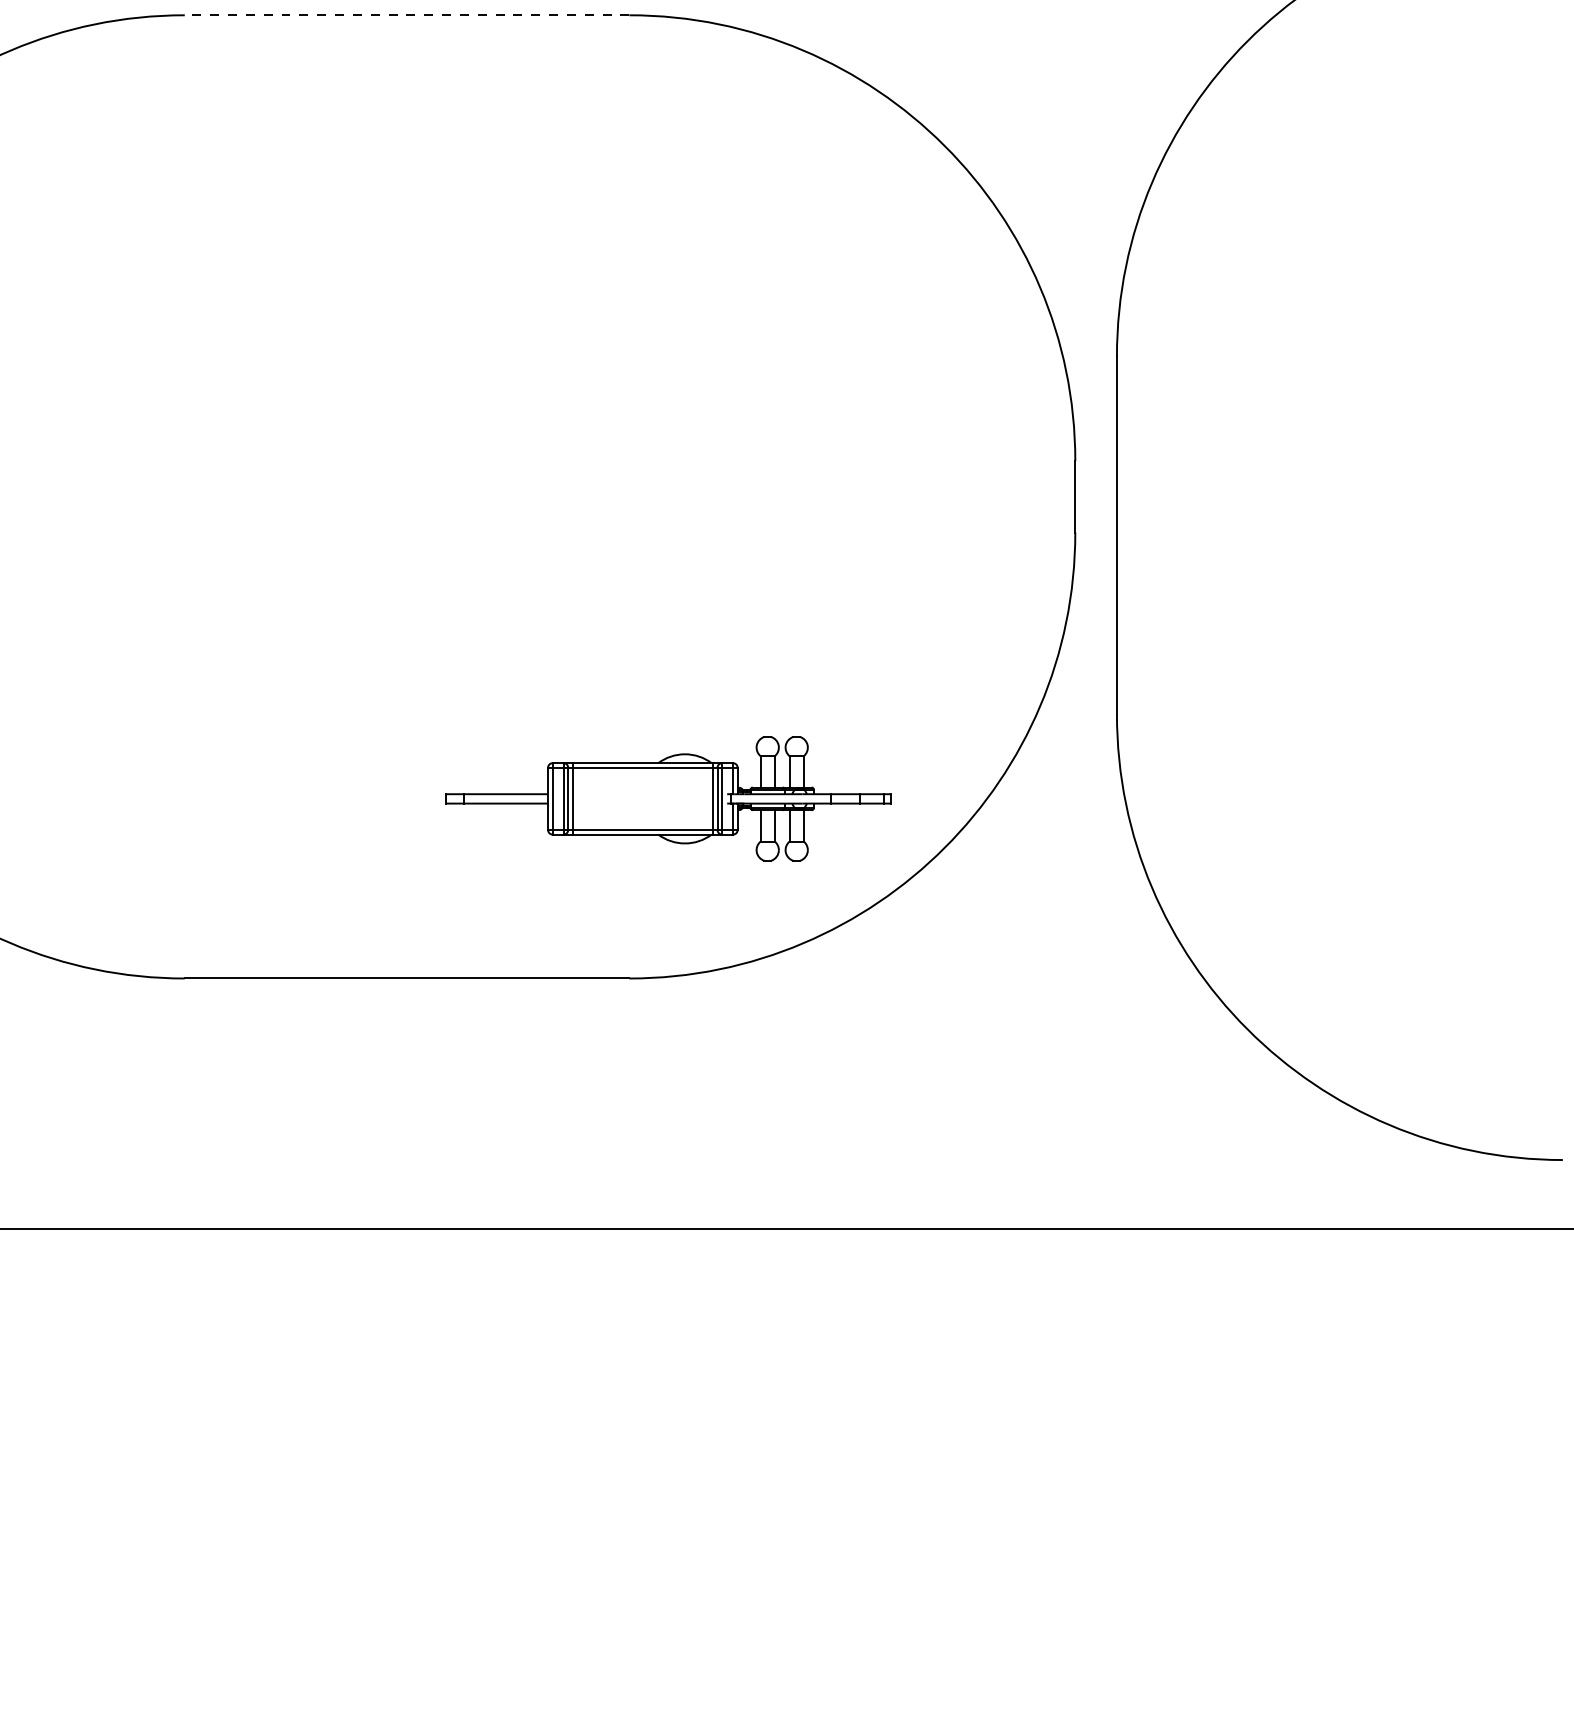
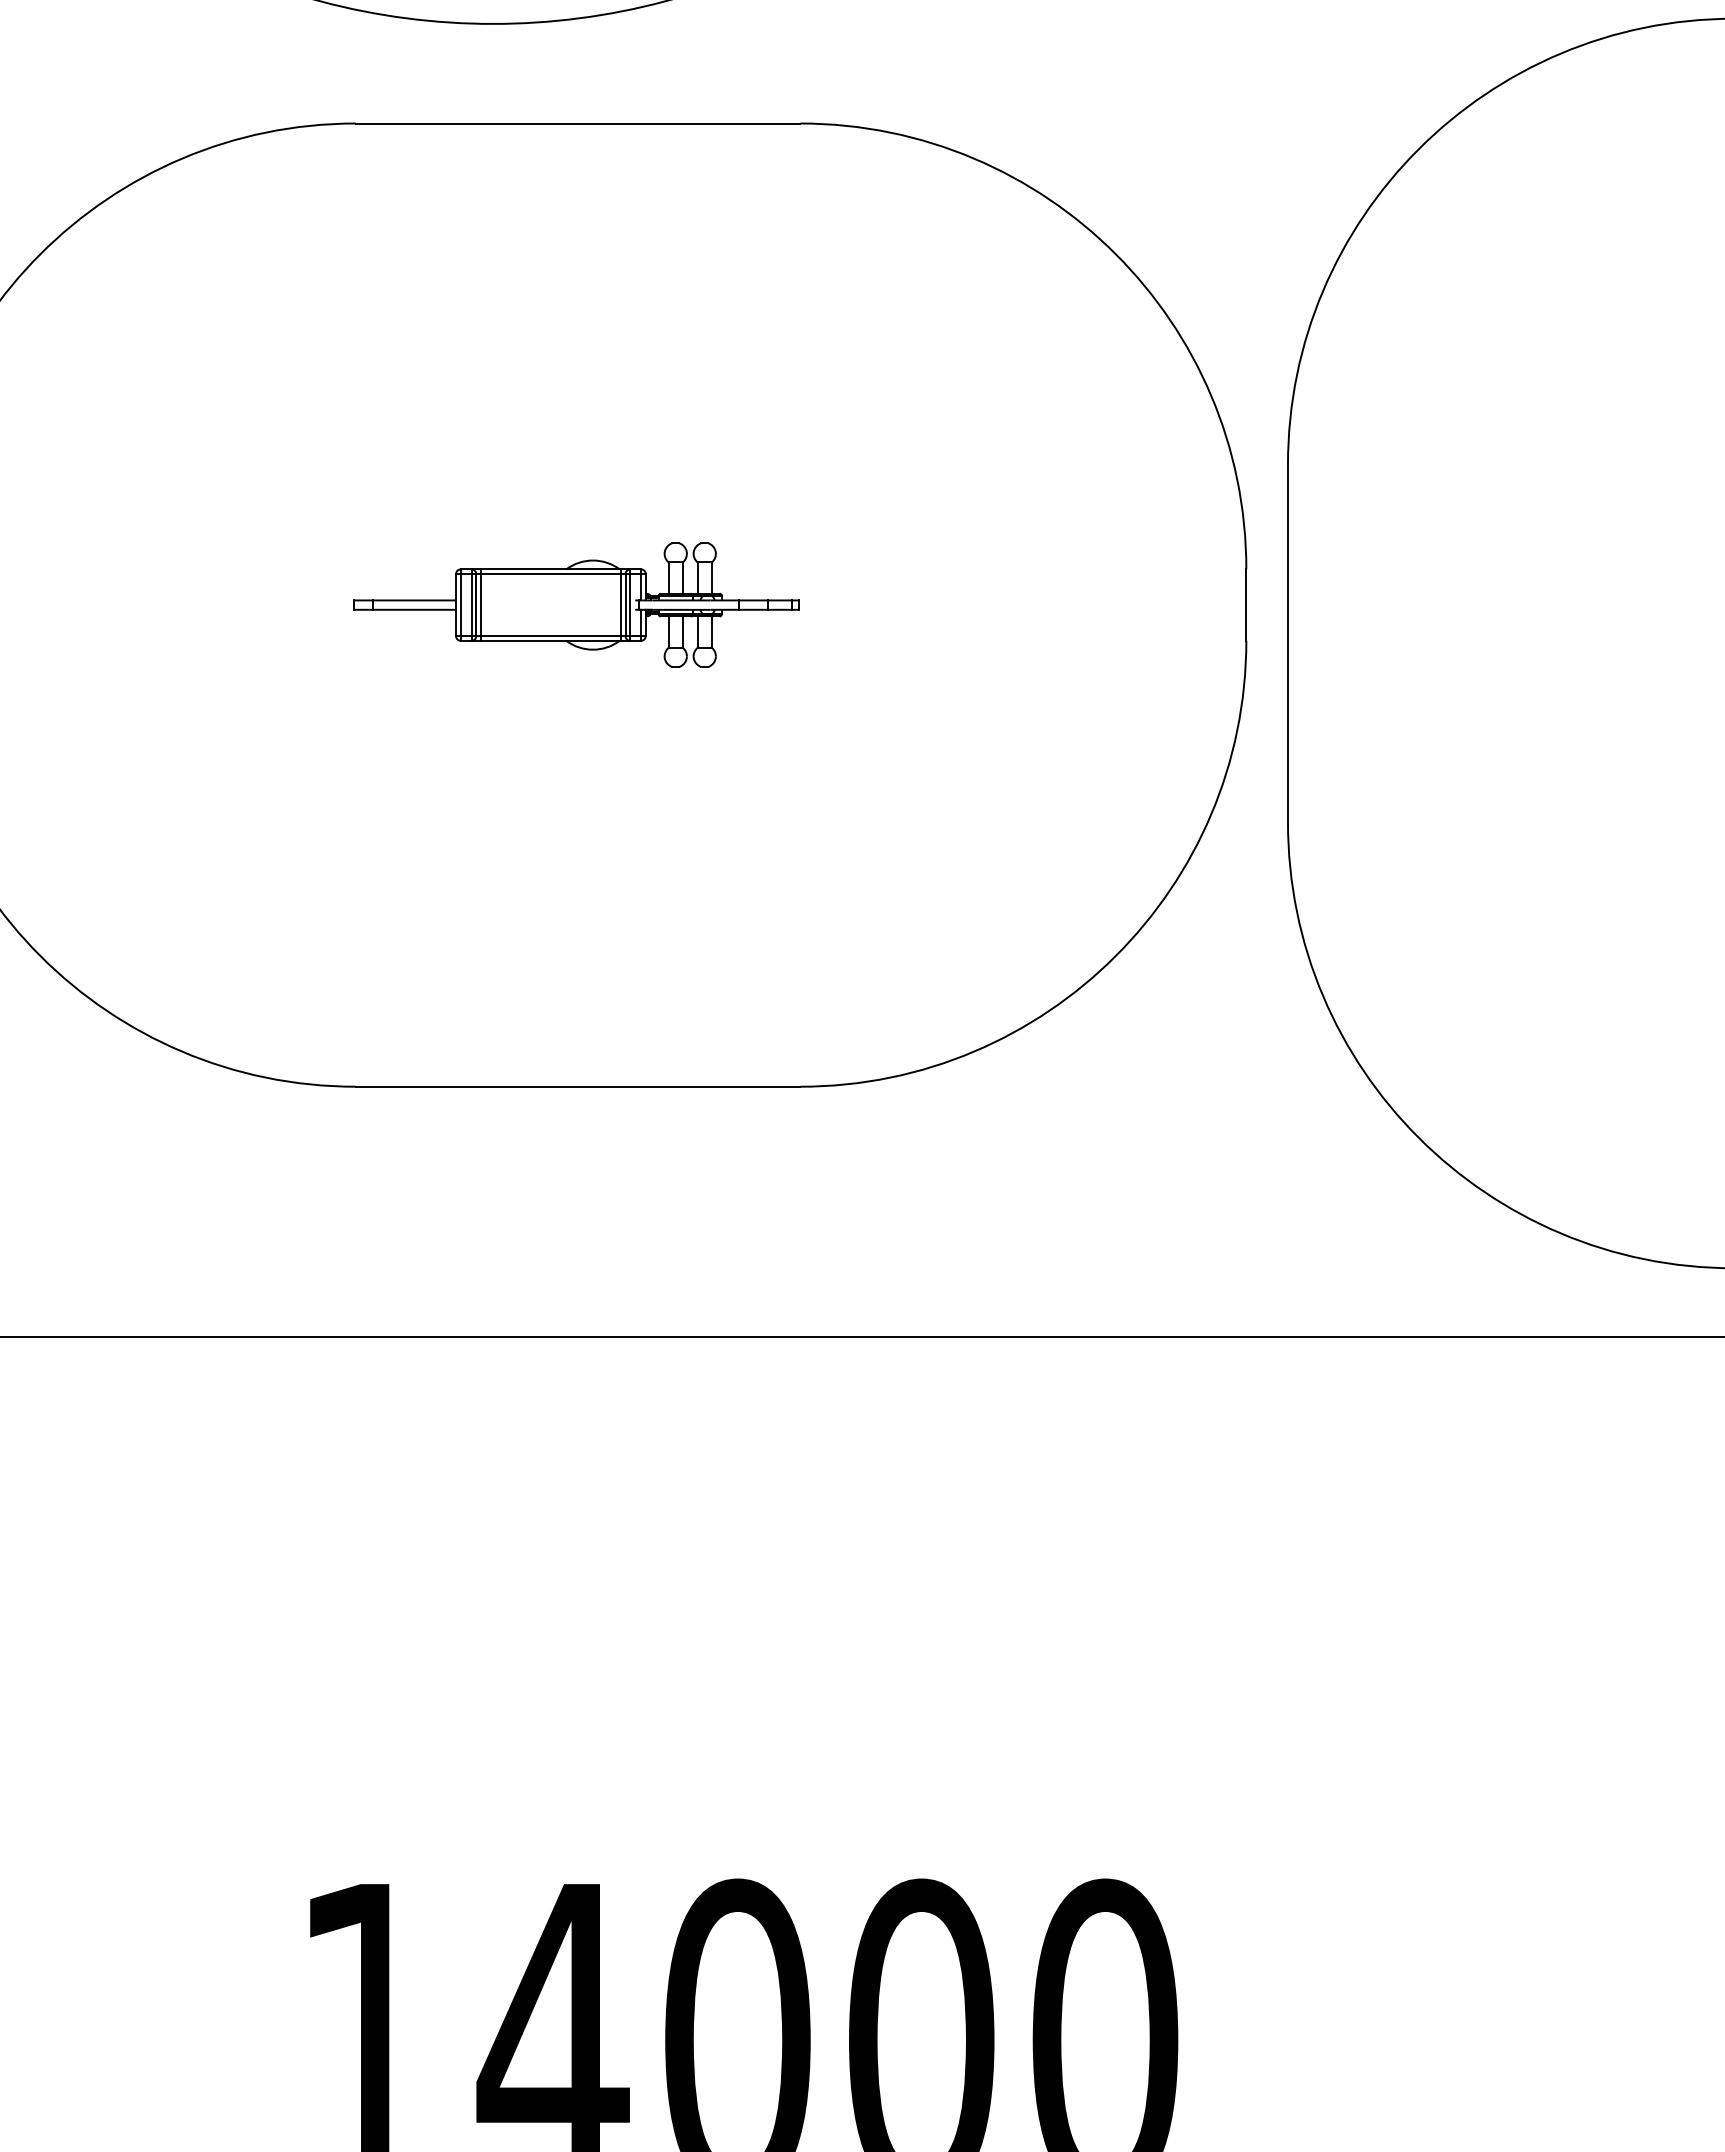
line: (406, 15) -> (577, 123), dashed -> solid
part: (668, 798) -> (576, 604), moved

